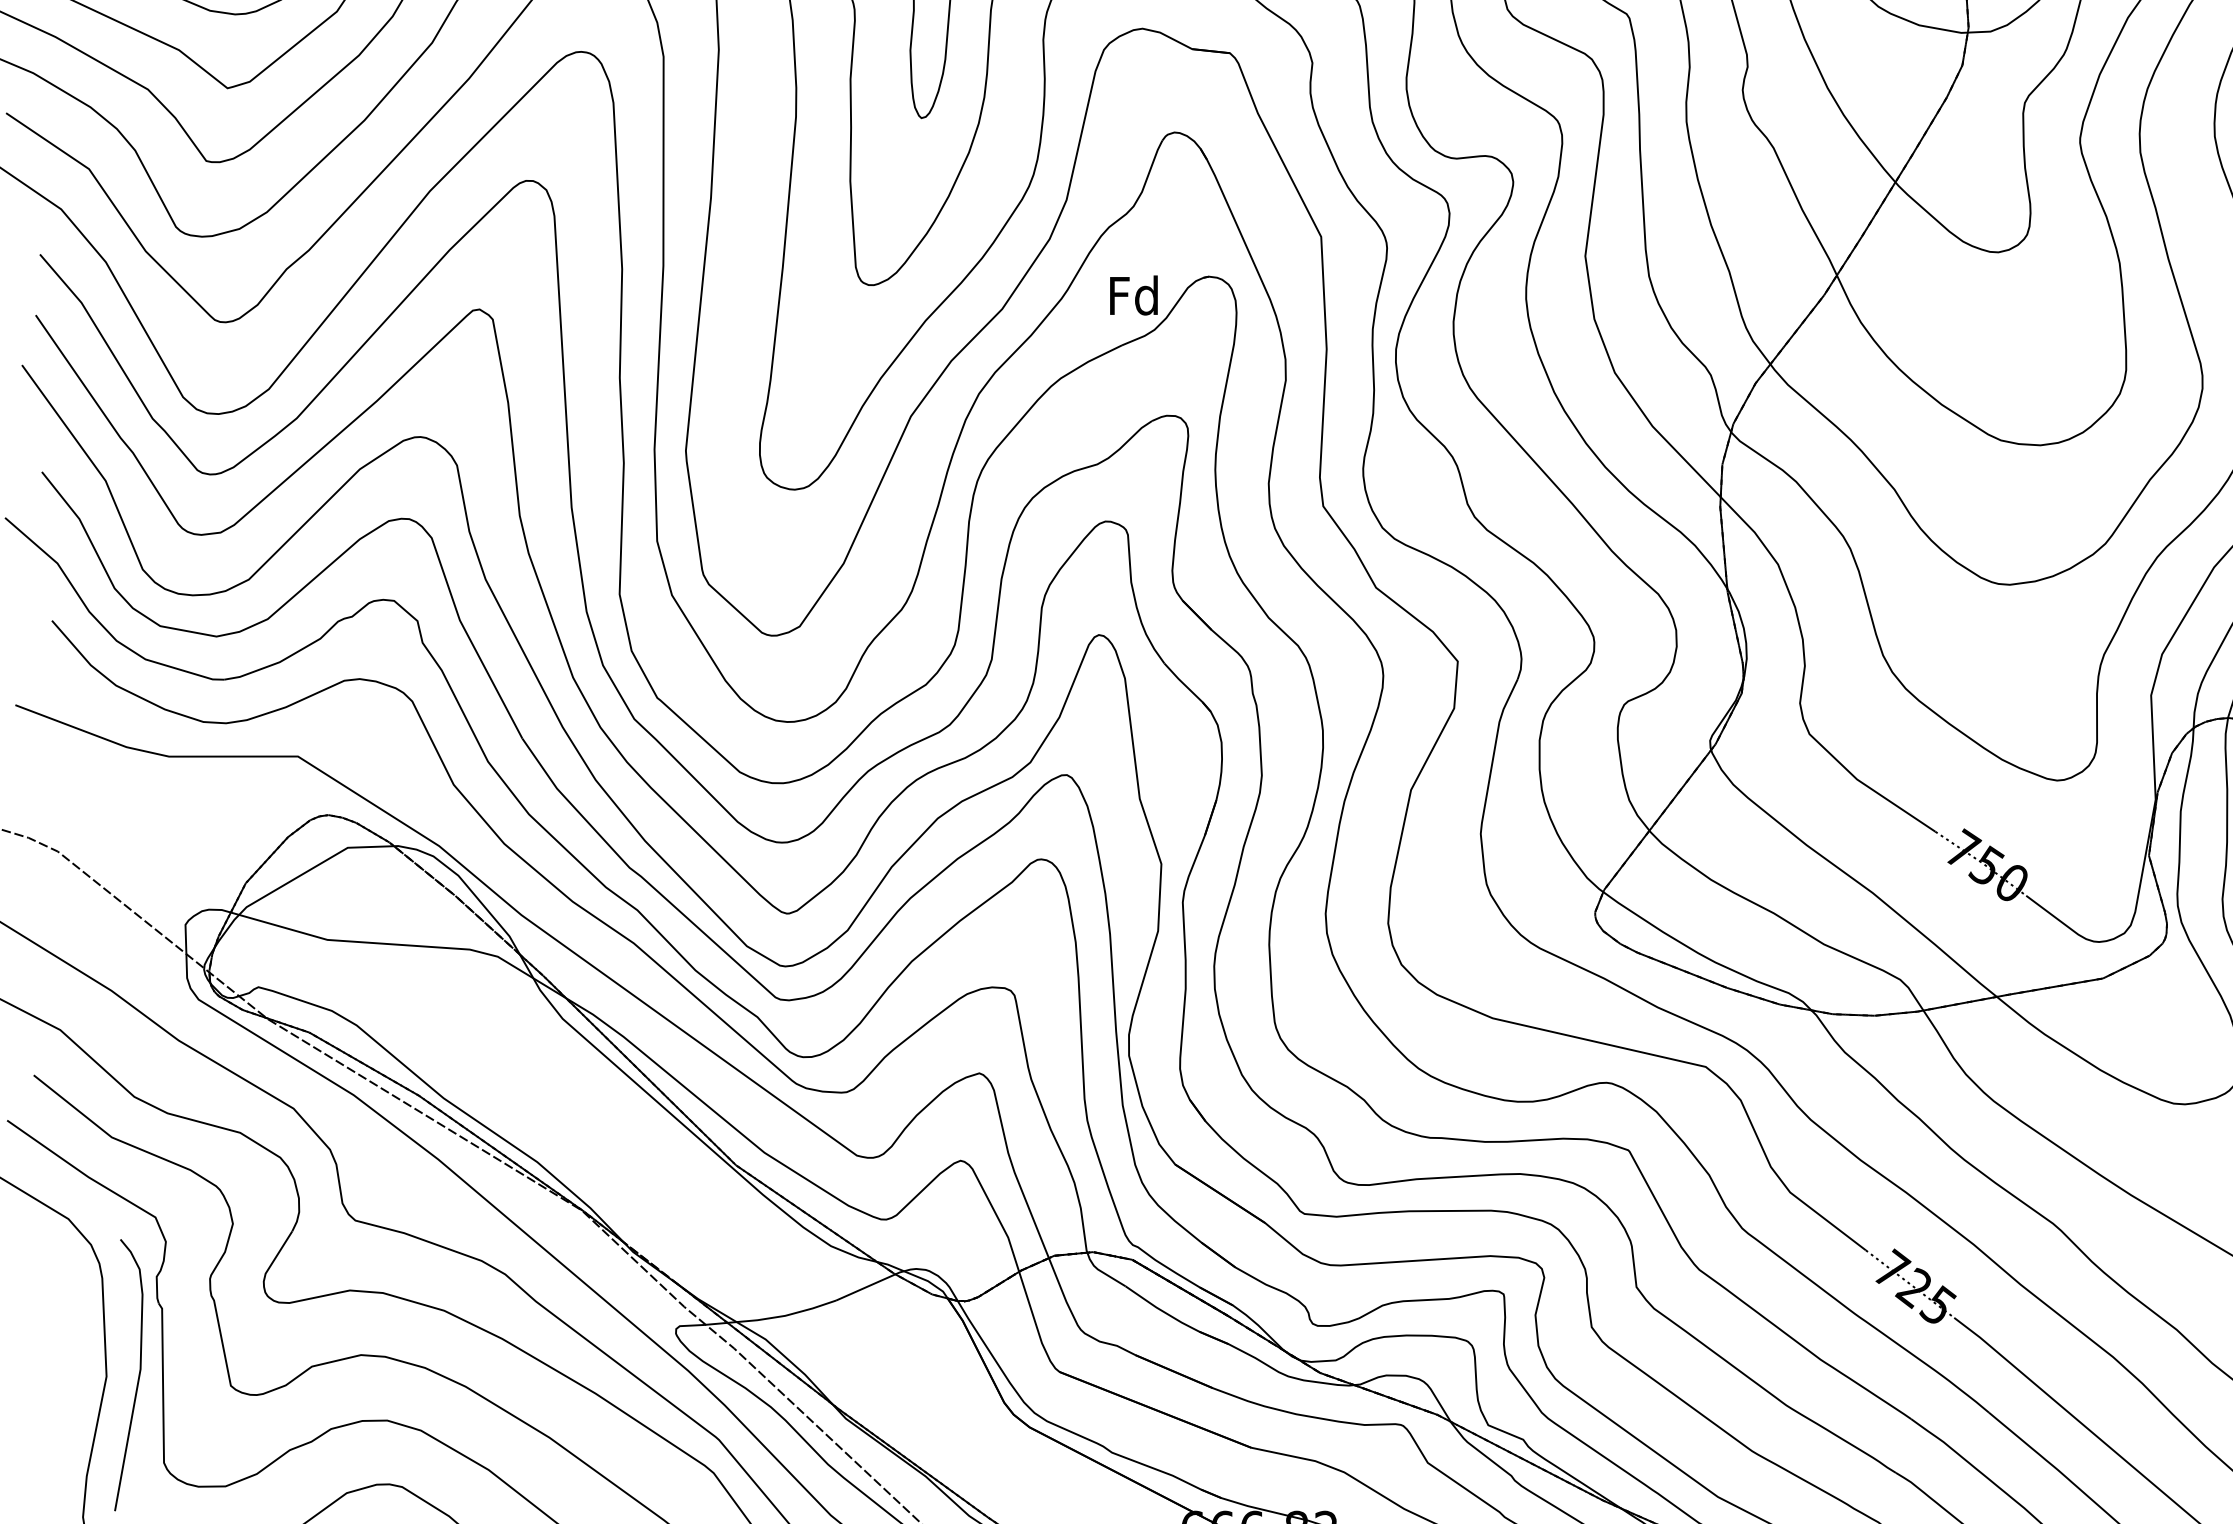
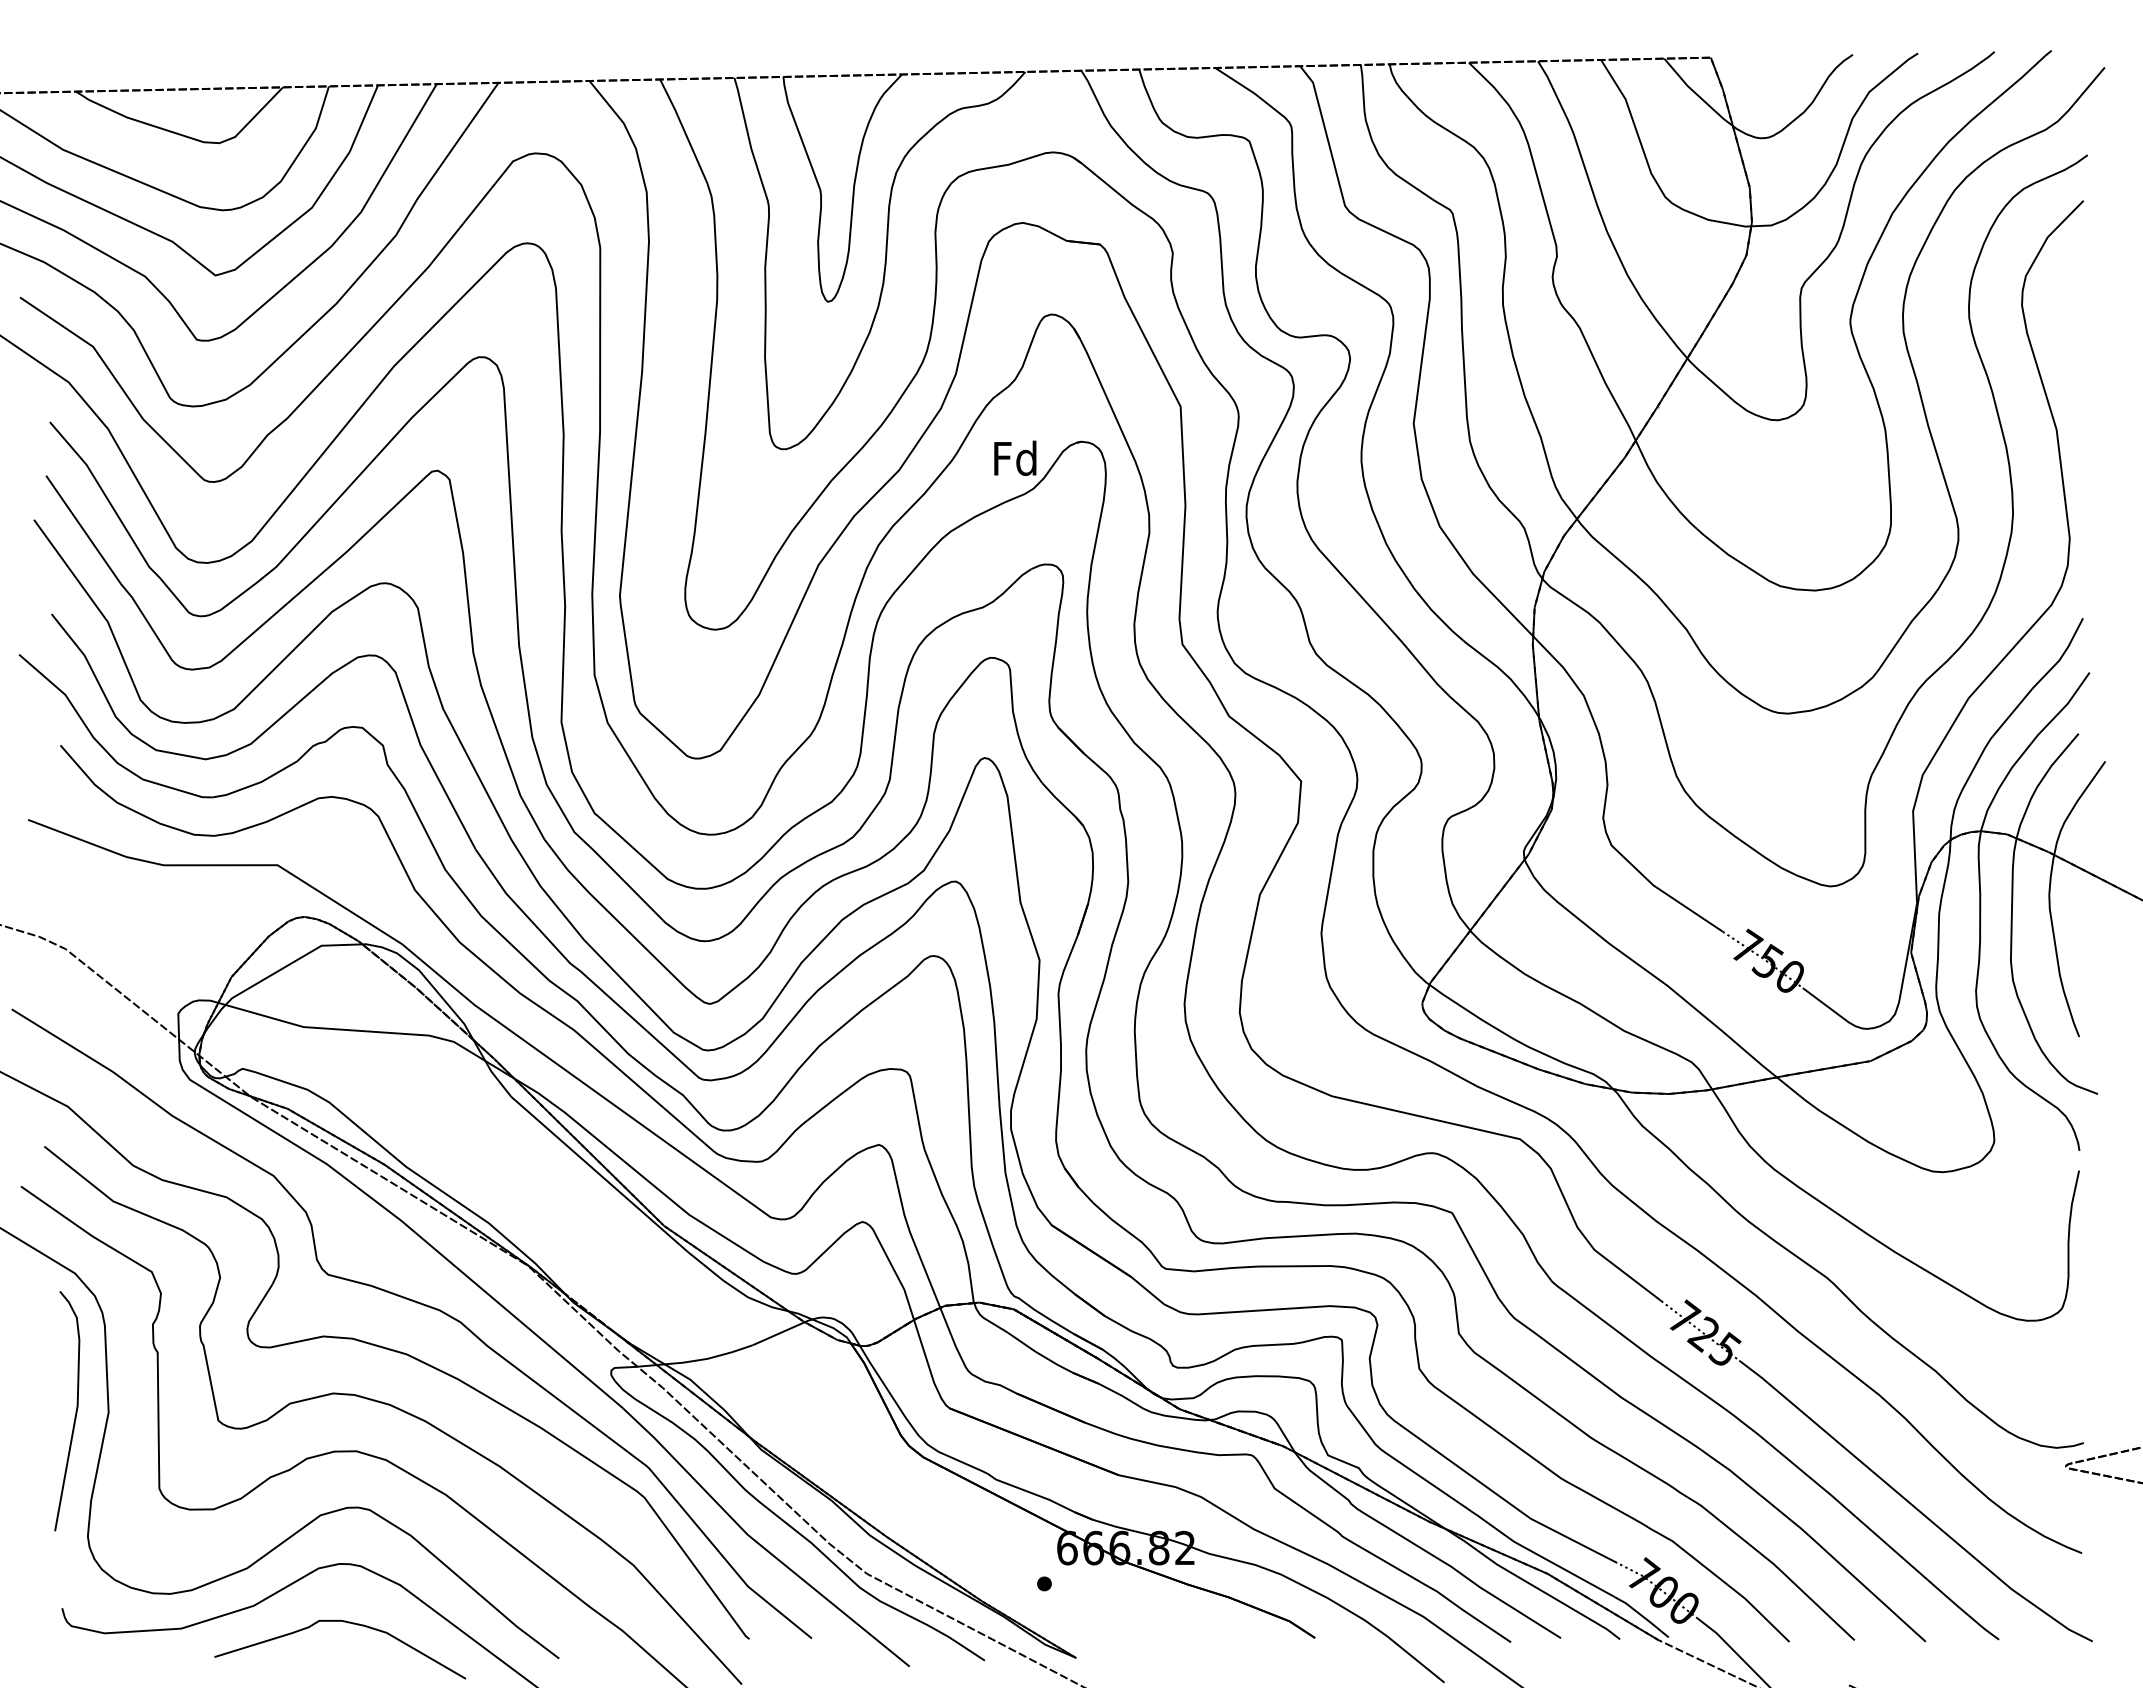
curve: (138, 1375) -> (75, 1411), moved

